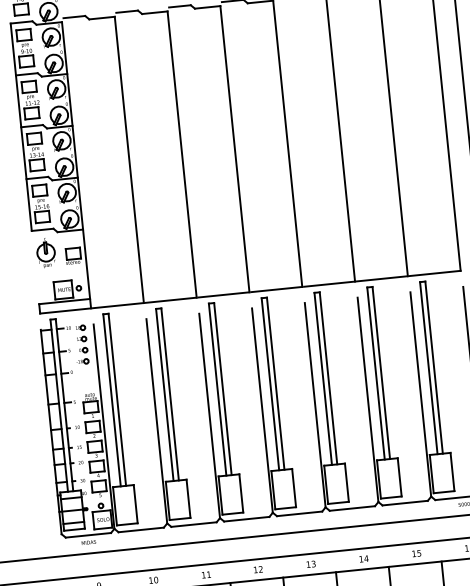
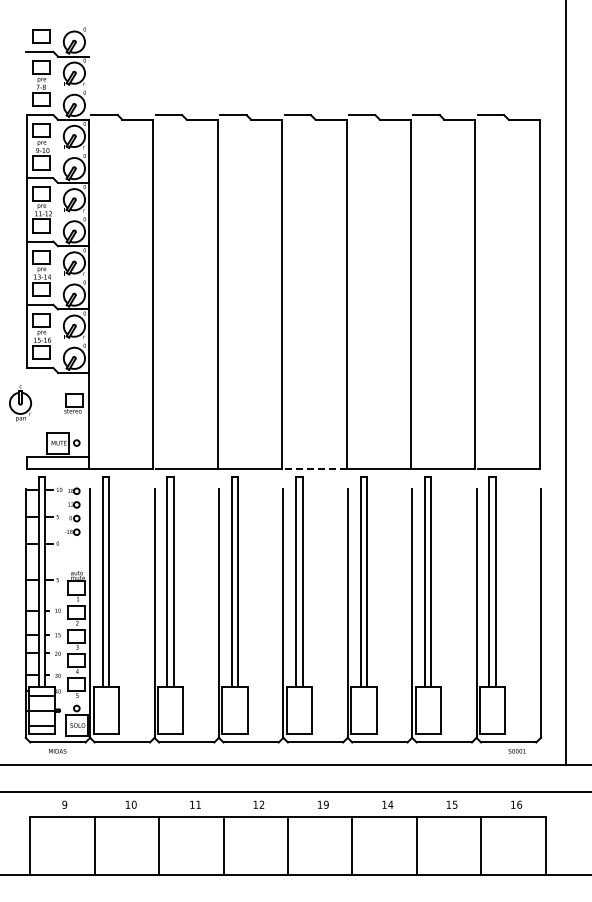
part: (46, 253) -> (20, 403), moved
line: (276, 289) -> (315, 468), solid -> dashed
text: (313, 563) -> (326, 804), 13 -> 19

